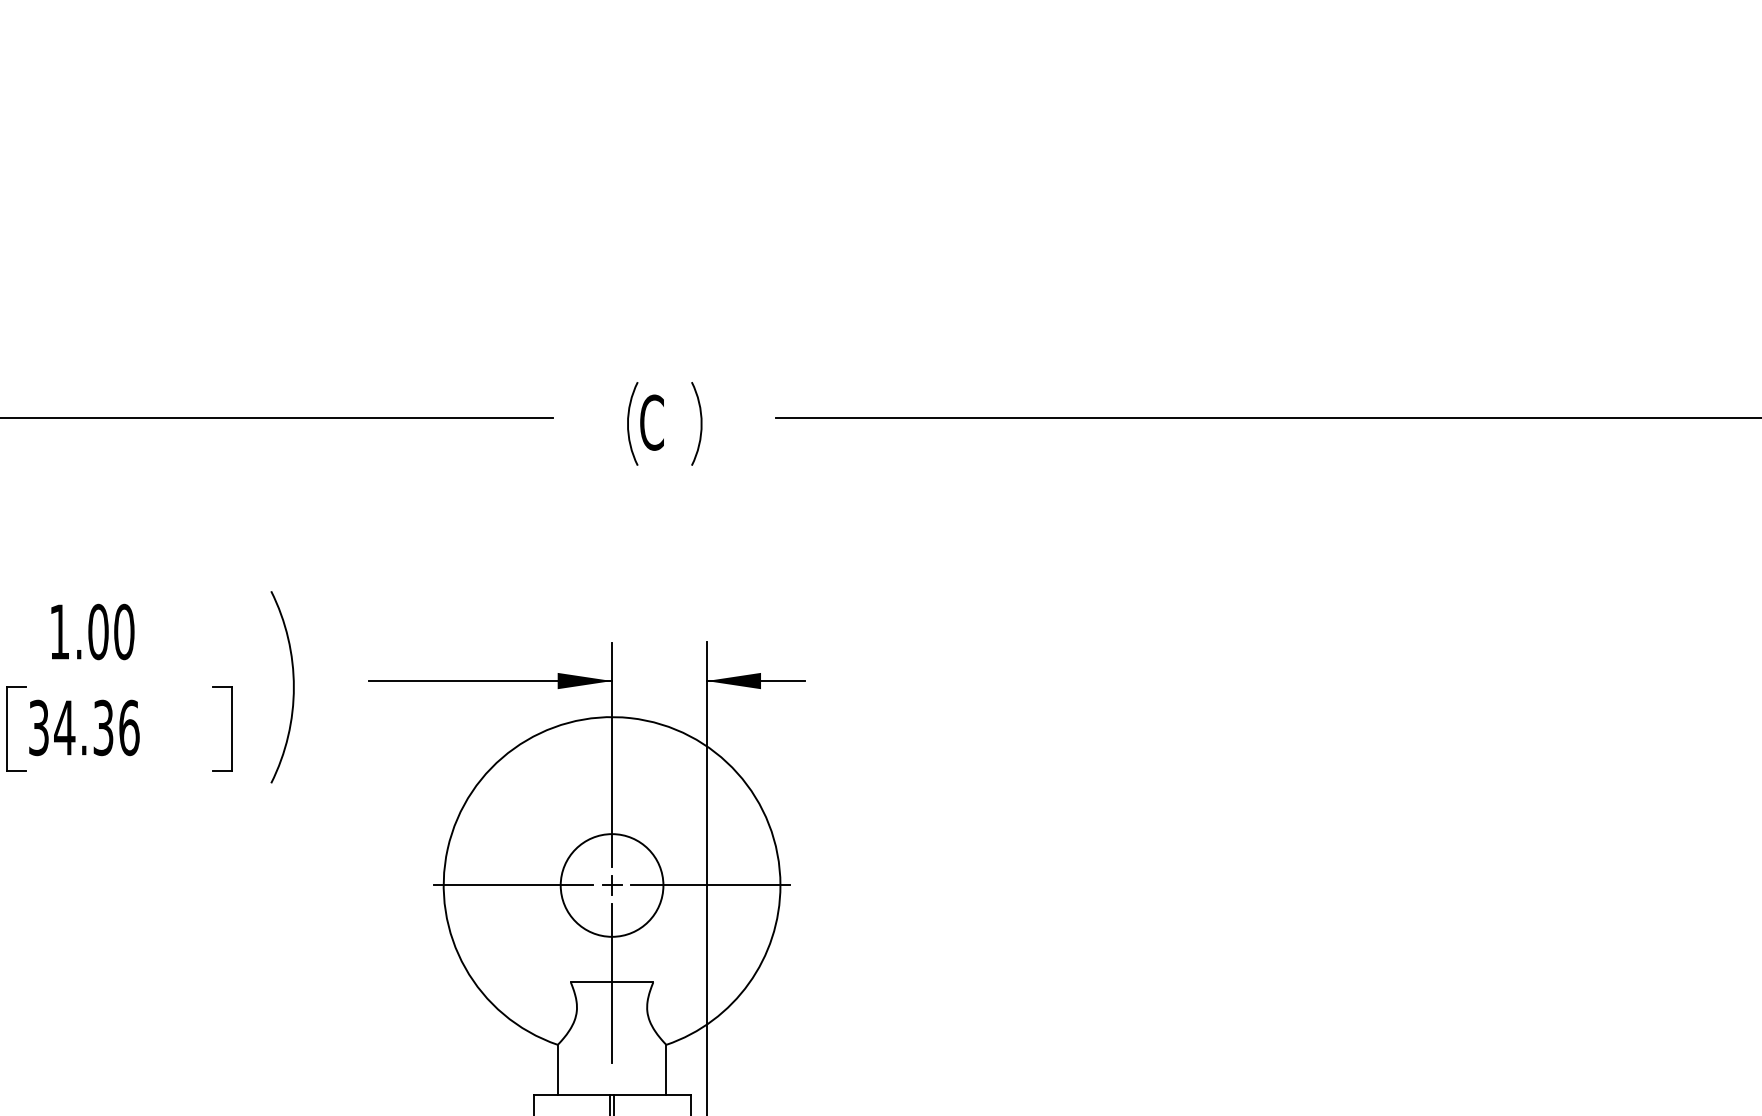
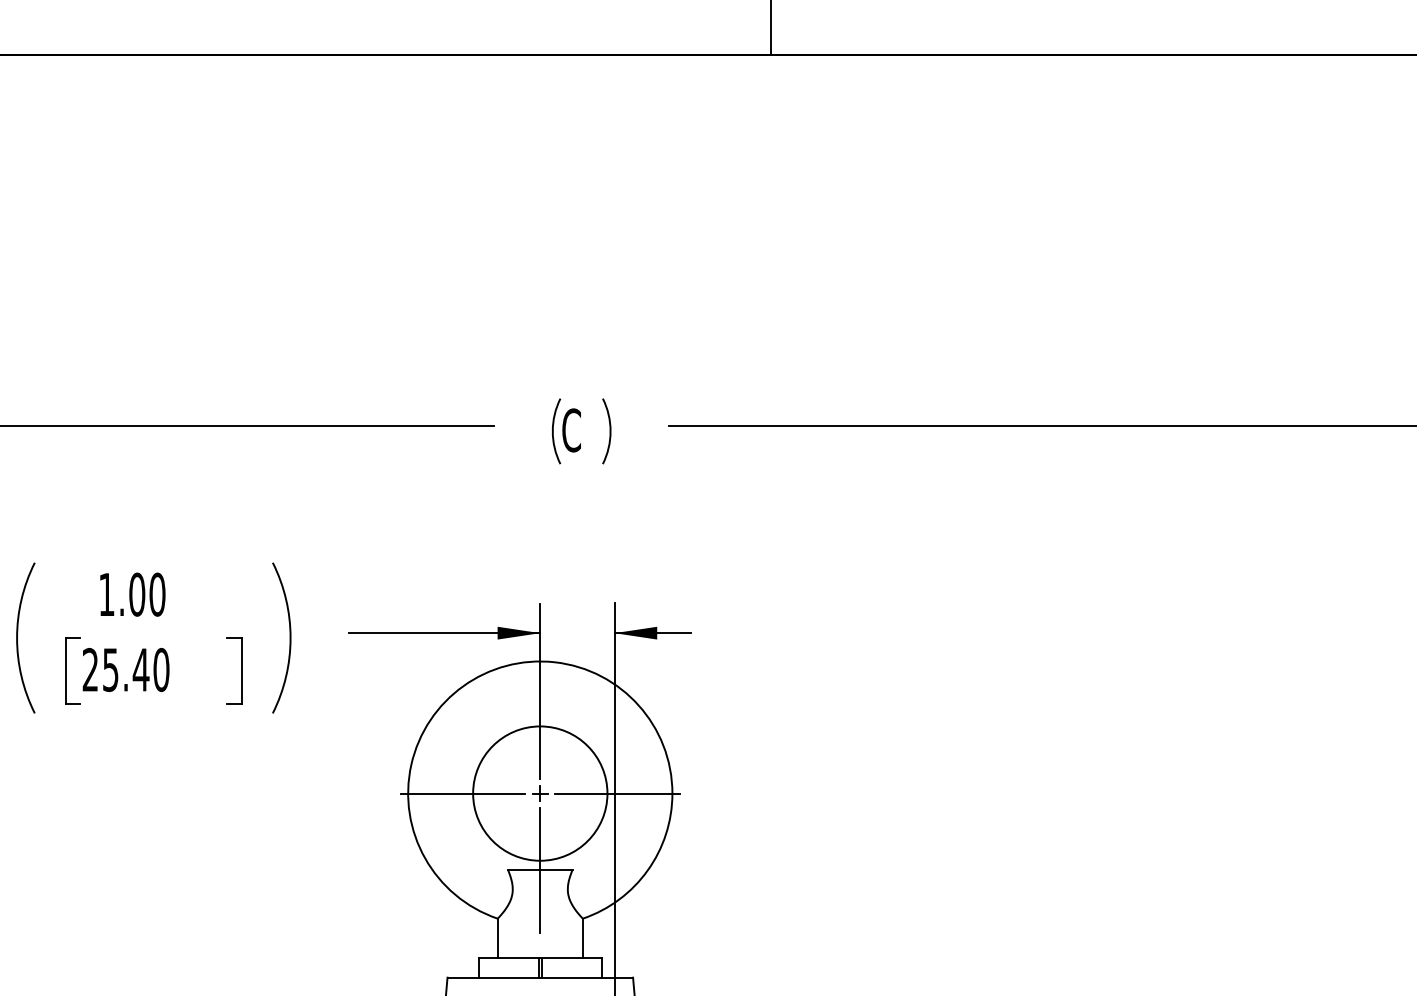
text: (83, 727) -> (125, 669), 34.36 -> 25.40
circle: (612, 885) -> (540, 793), size x1.67

